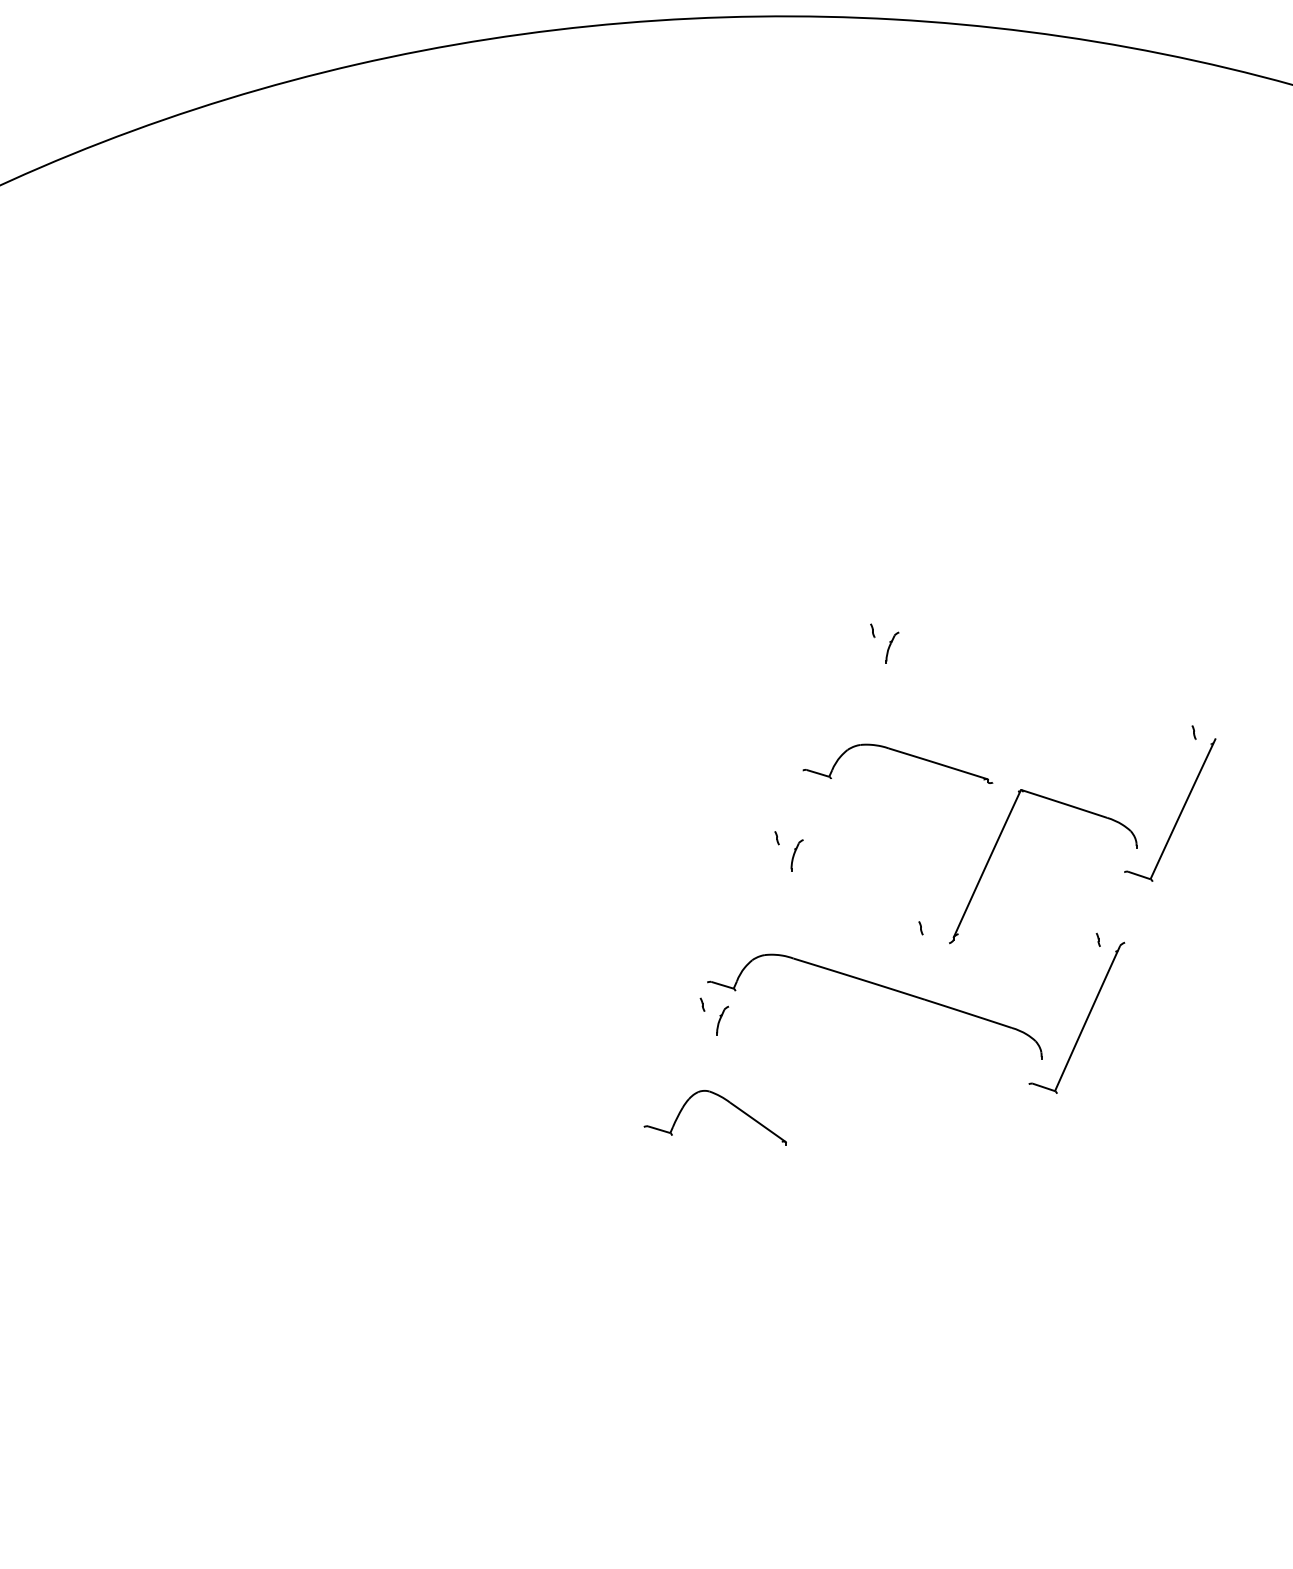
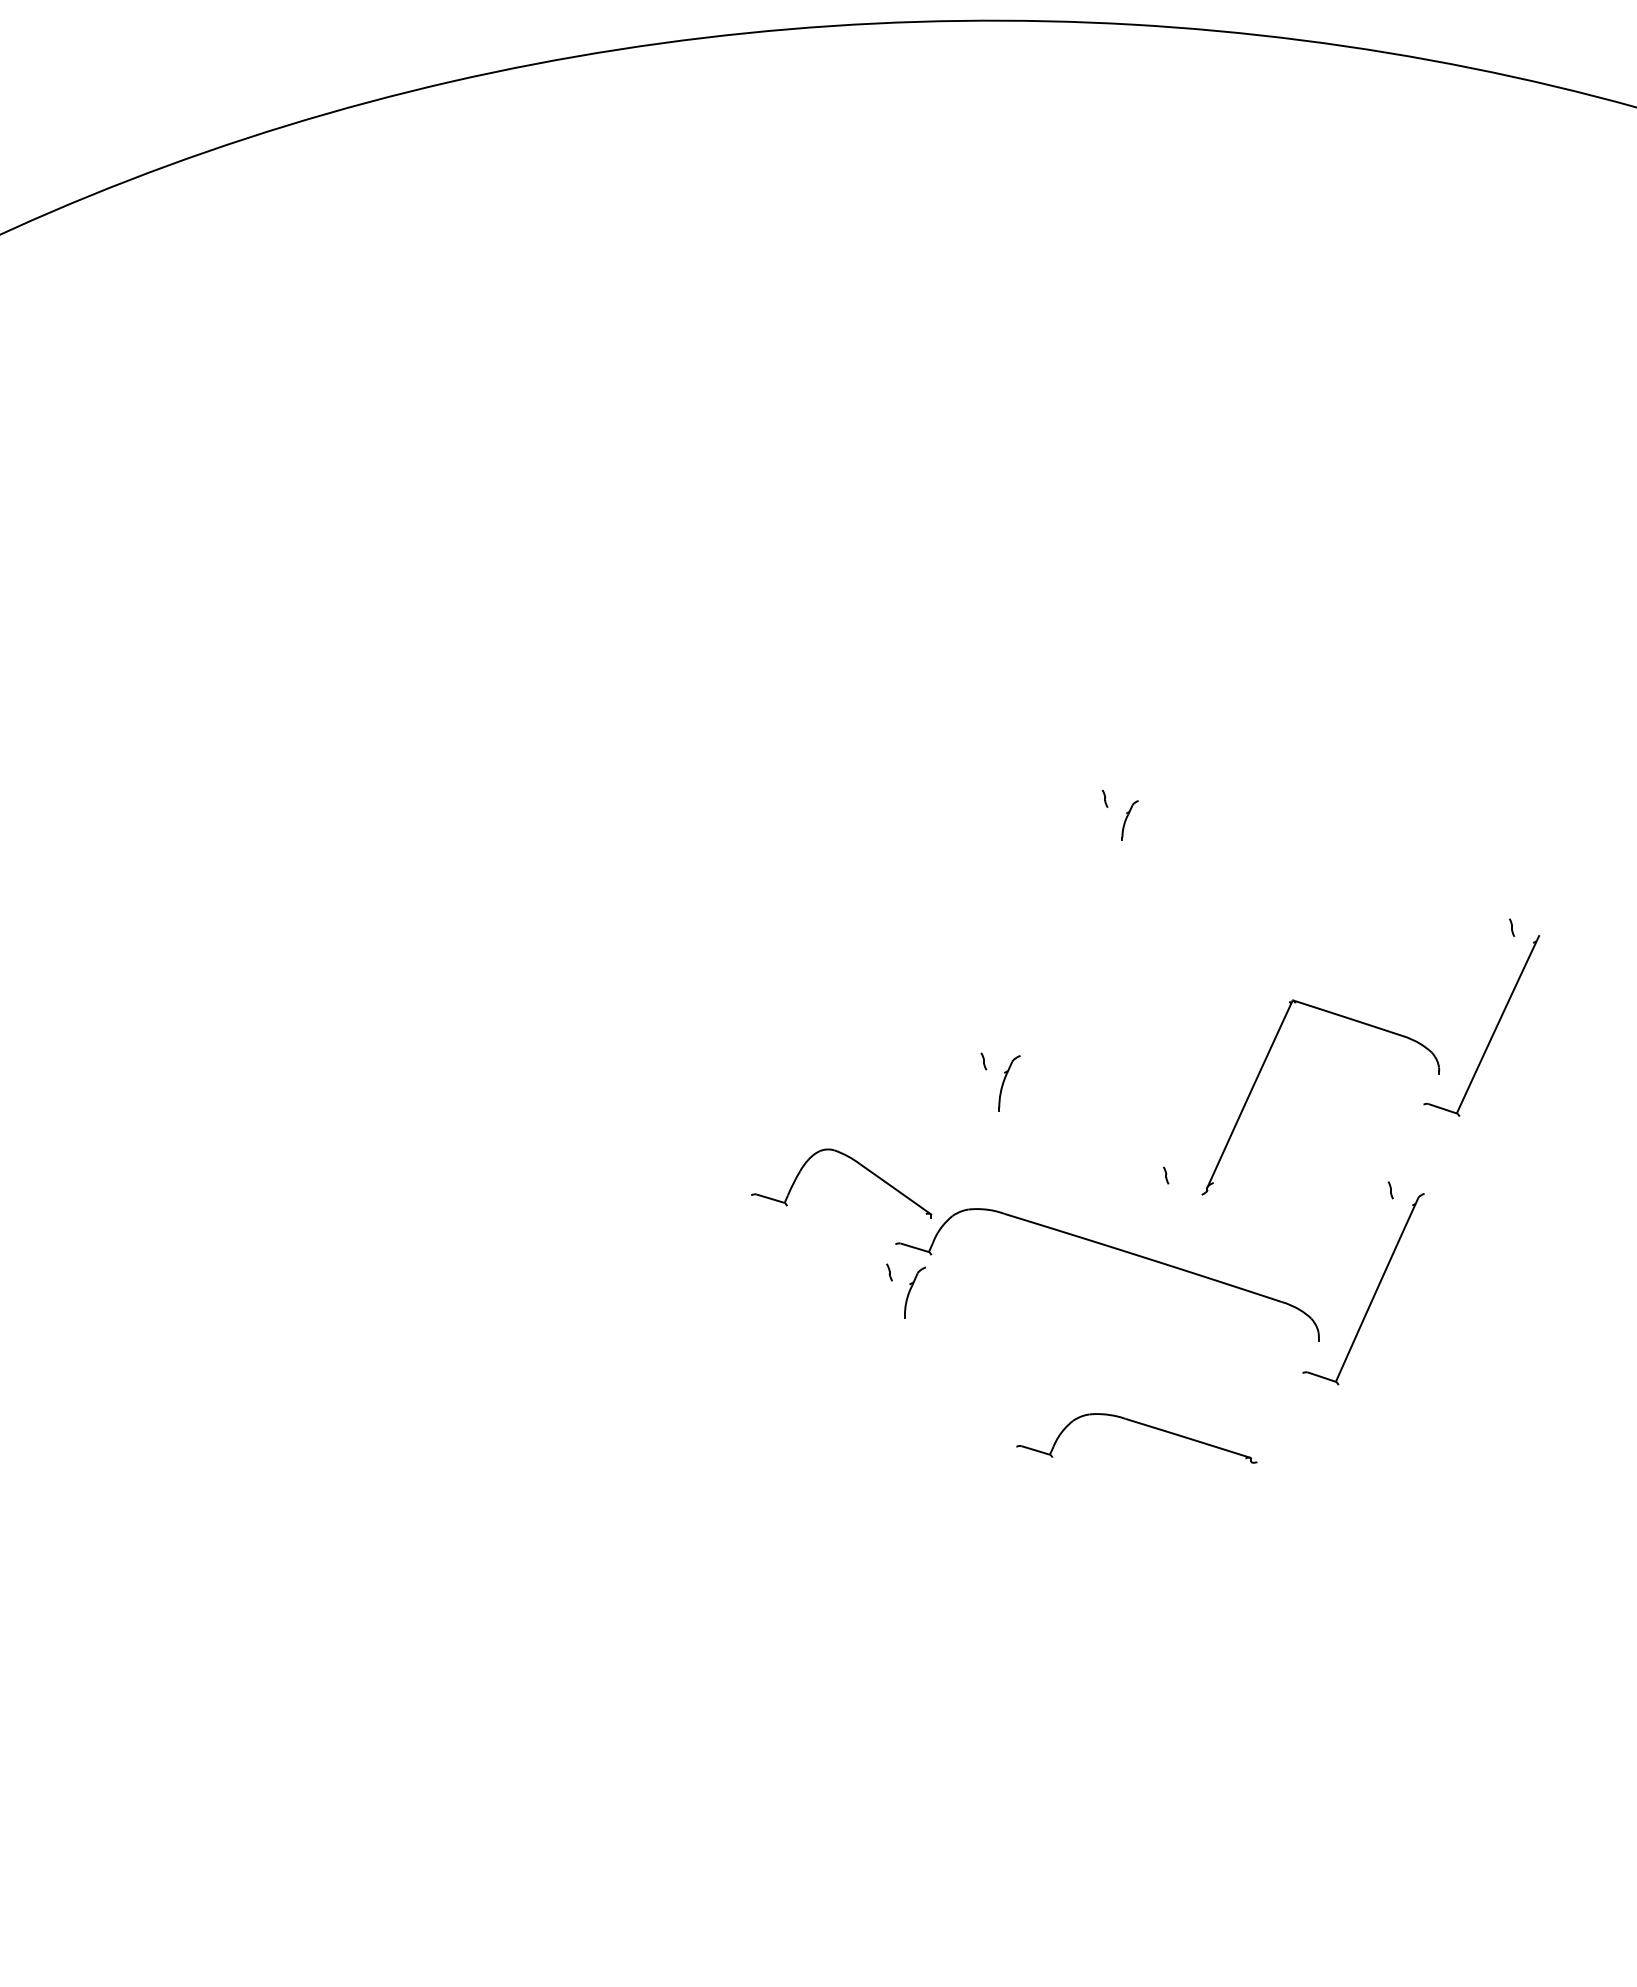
part: (899, 752) -> (1139, 1424), moved
part: (797, 855) -> (1009, 1083), size x1.4
part: (723, 1020) -> (915, 1292), size x1.4
part: (723, 1099) -> (852, 1160), moved

